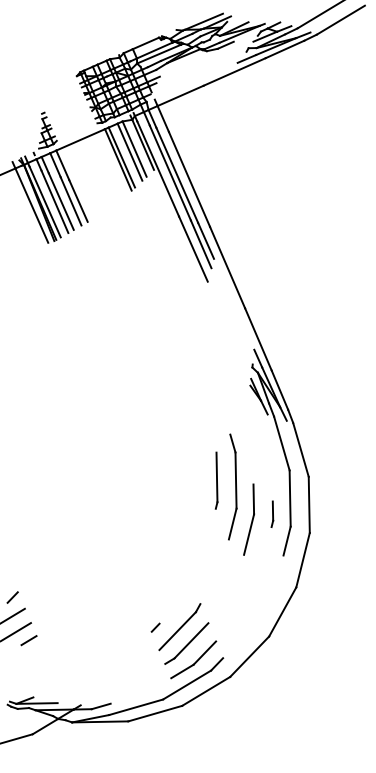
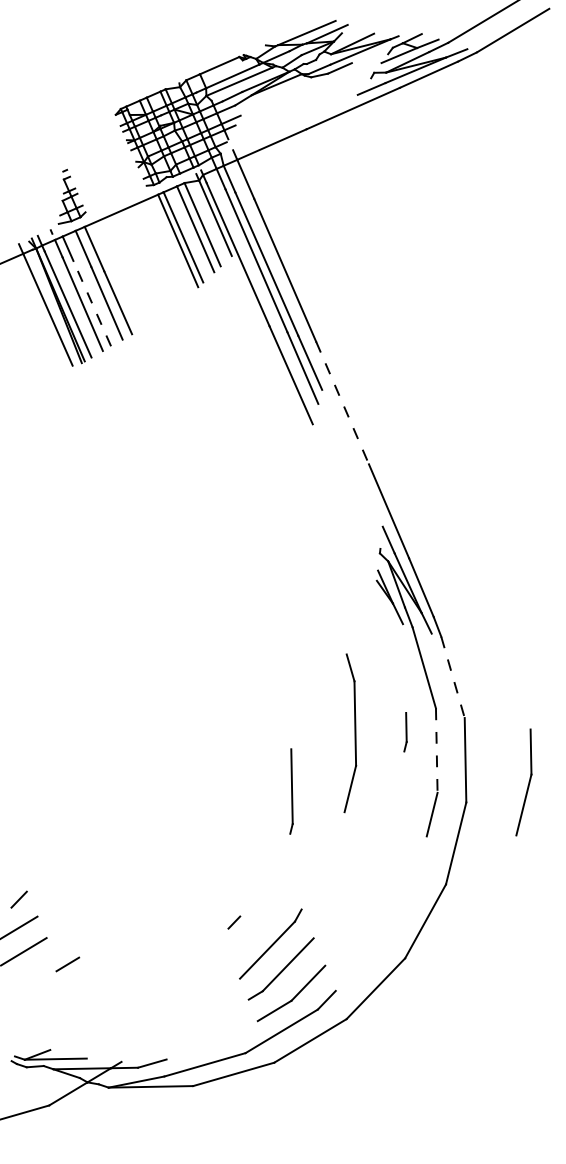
line: (61, 201) -> (92, 303), solid -> dashed
line: (227, 268) -> (342, 404), solid -> dashed
line: (301, 450) -> (453, 678), solid -> dashed
part: (216, 480) -> (291, 791), moved
line: (290, 499) -> (437, 752), solid -> dashed
part: (272, 513) -> (405, 731), moved
part: (248, 519) -> (523, 782), moved
line: (155, 627) -> (234, 922), moved
line: (28, 640) -> (67, 964), moved

